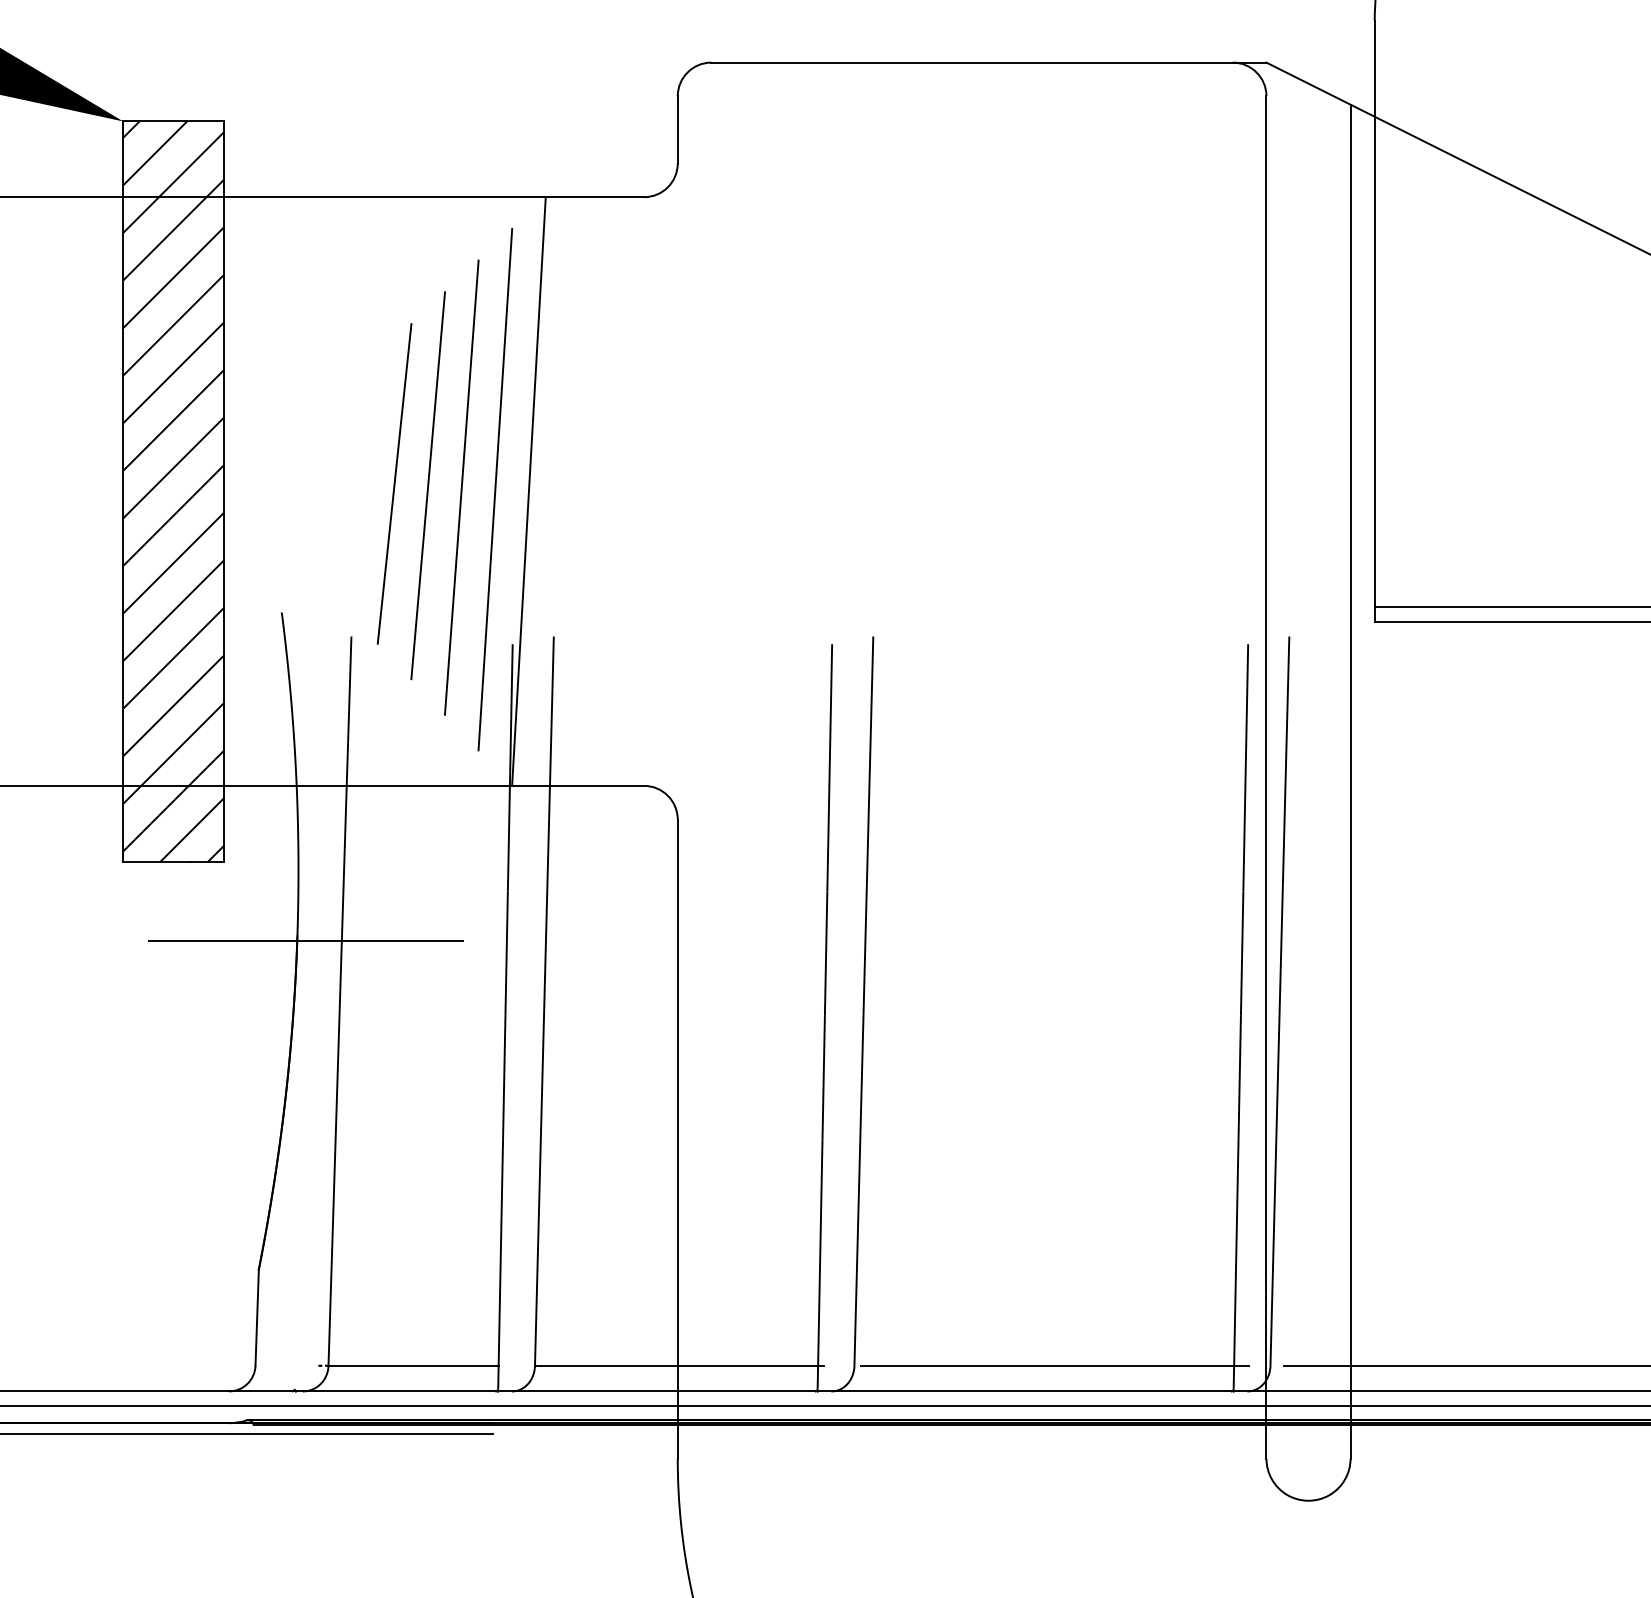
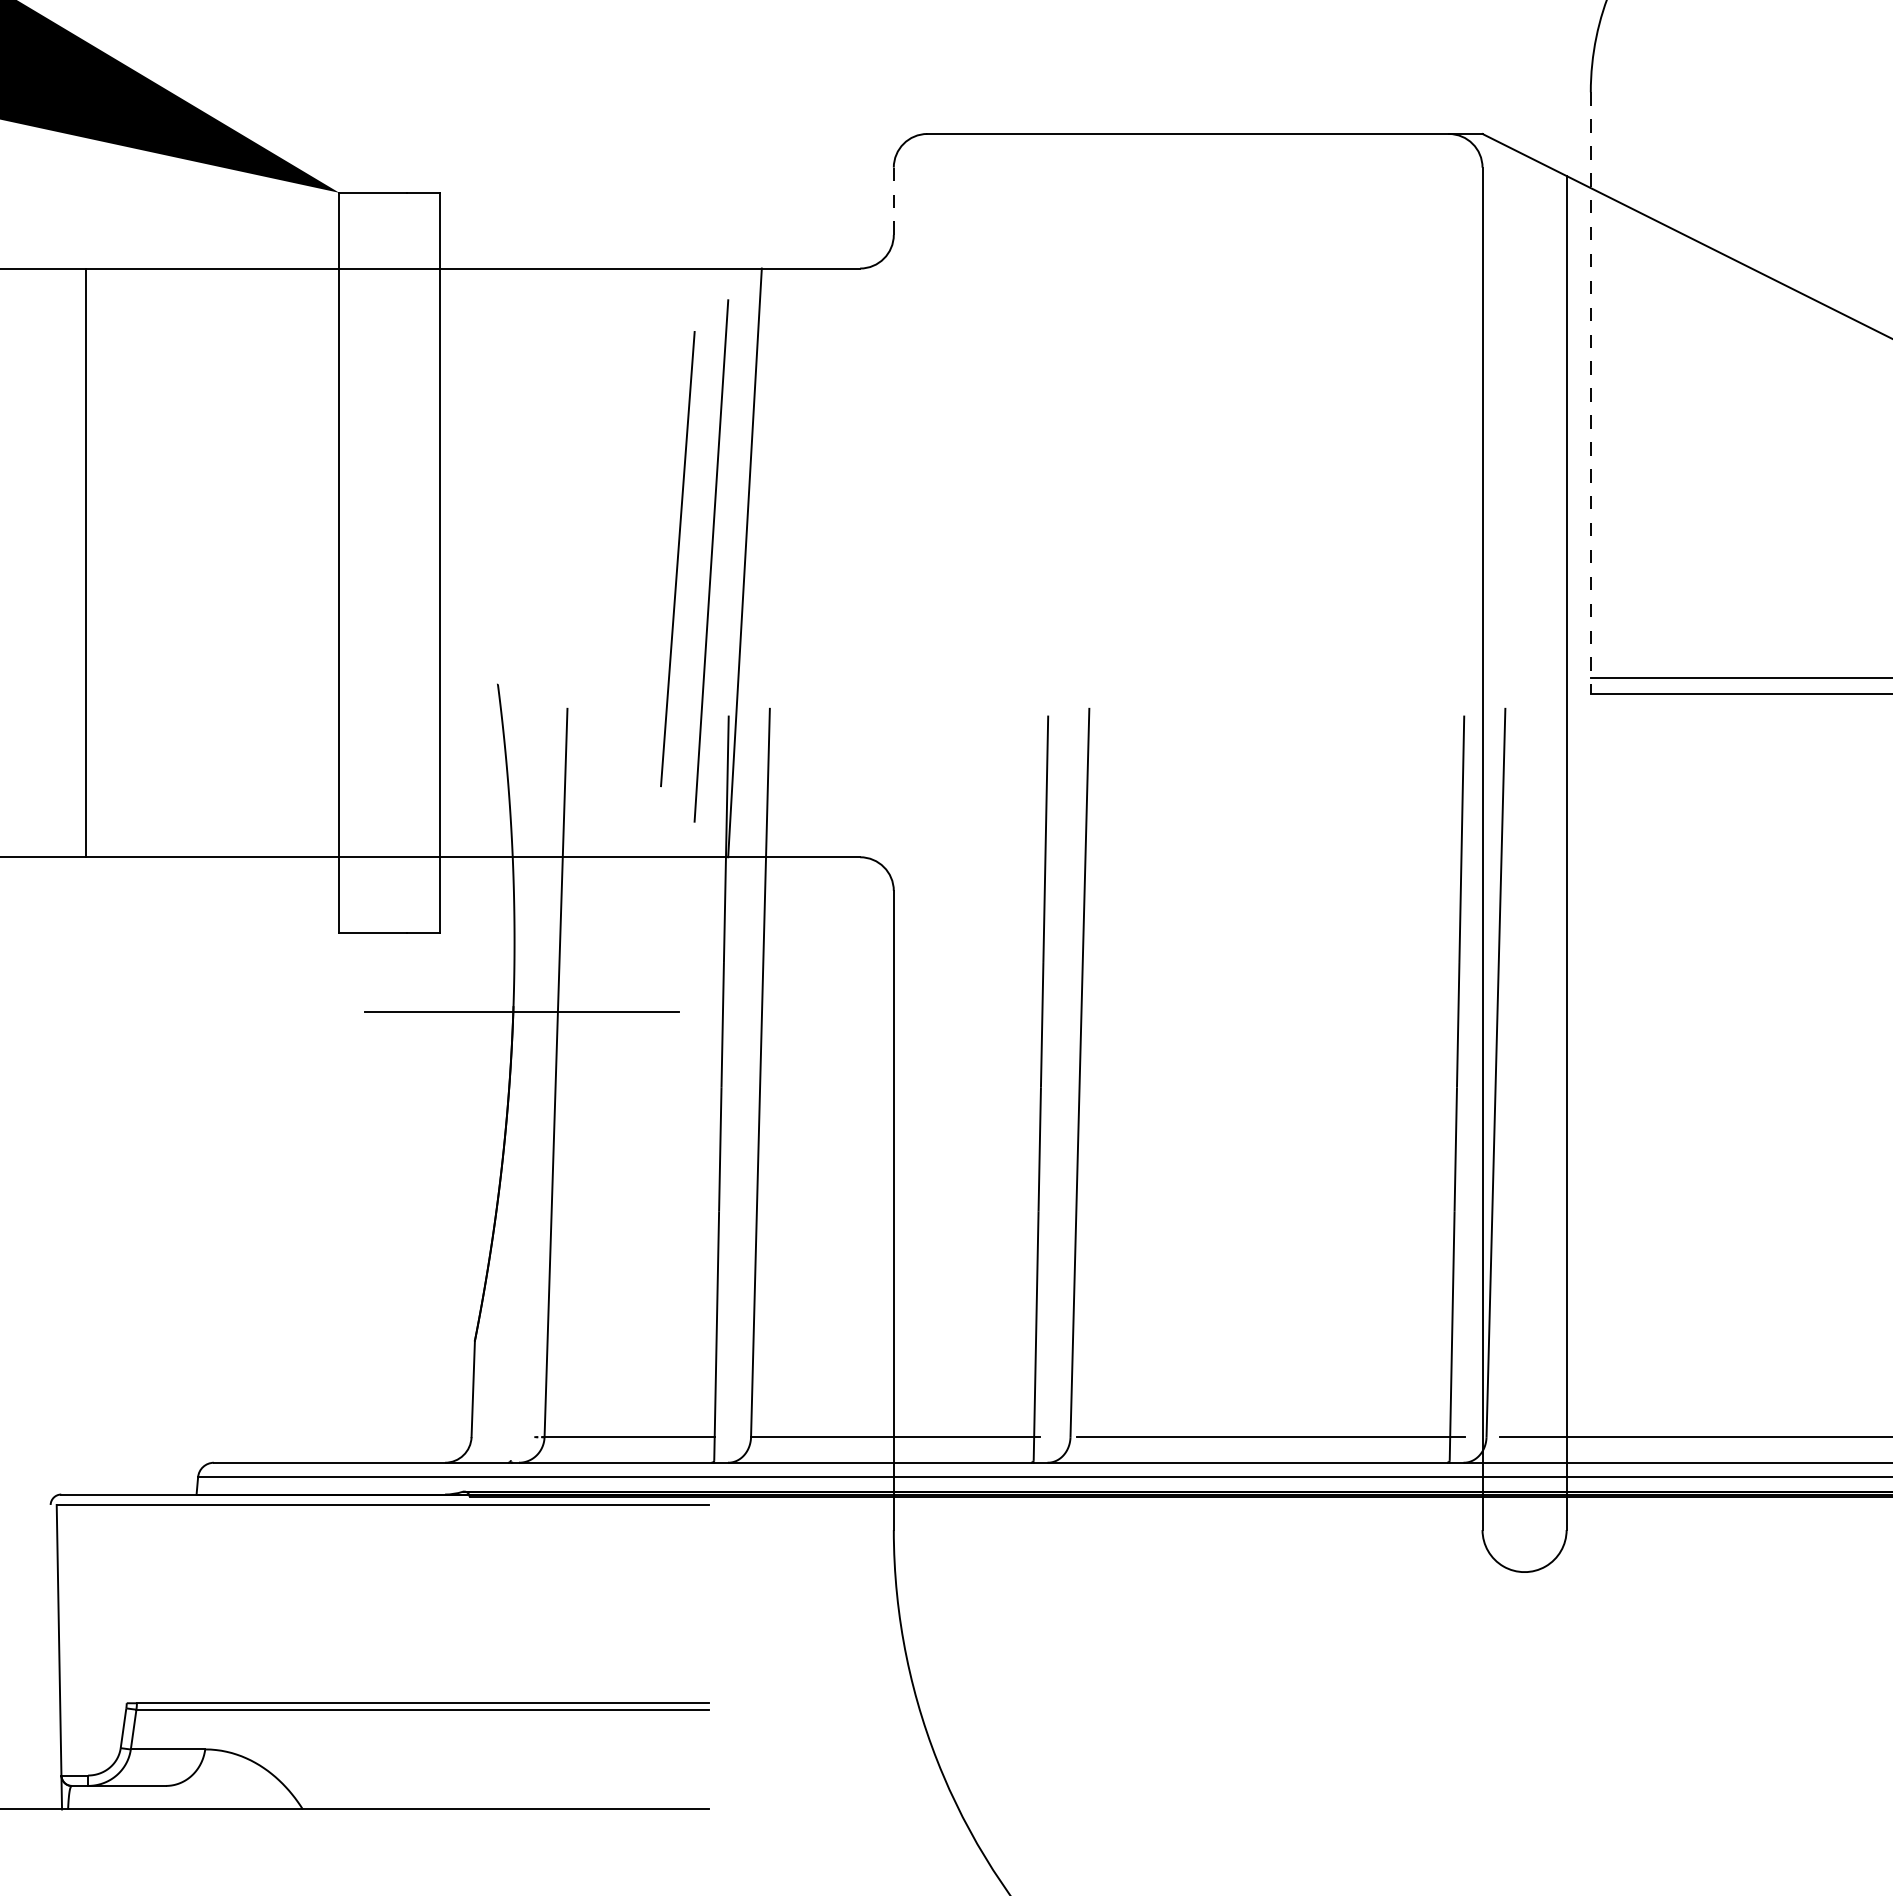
line: (677, 130) -> (893, 201), solid -> dashed
line: (1374, 322) -> (1590, 393), solid -> dashed
line: (394, 484) -> (610, 555), removed
line: (428, 485) -> (644, 556), removed
hatch: (173, 491) -> (389, 562), removed

